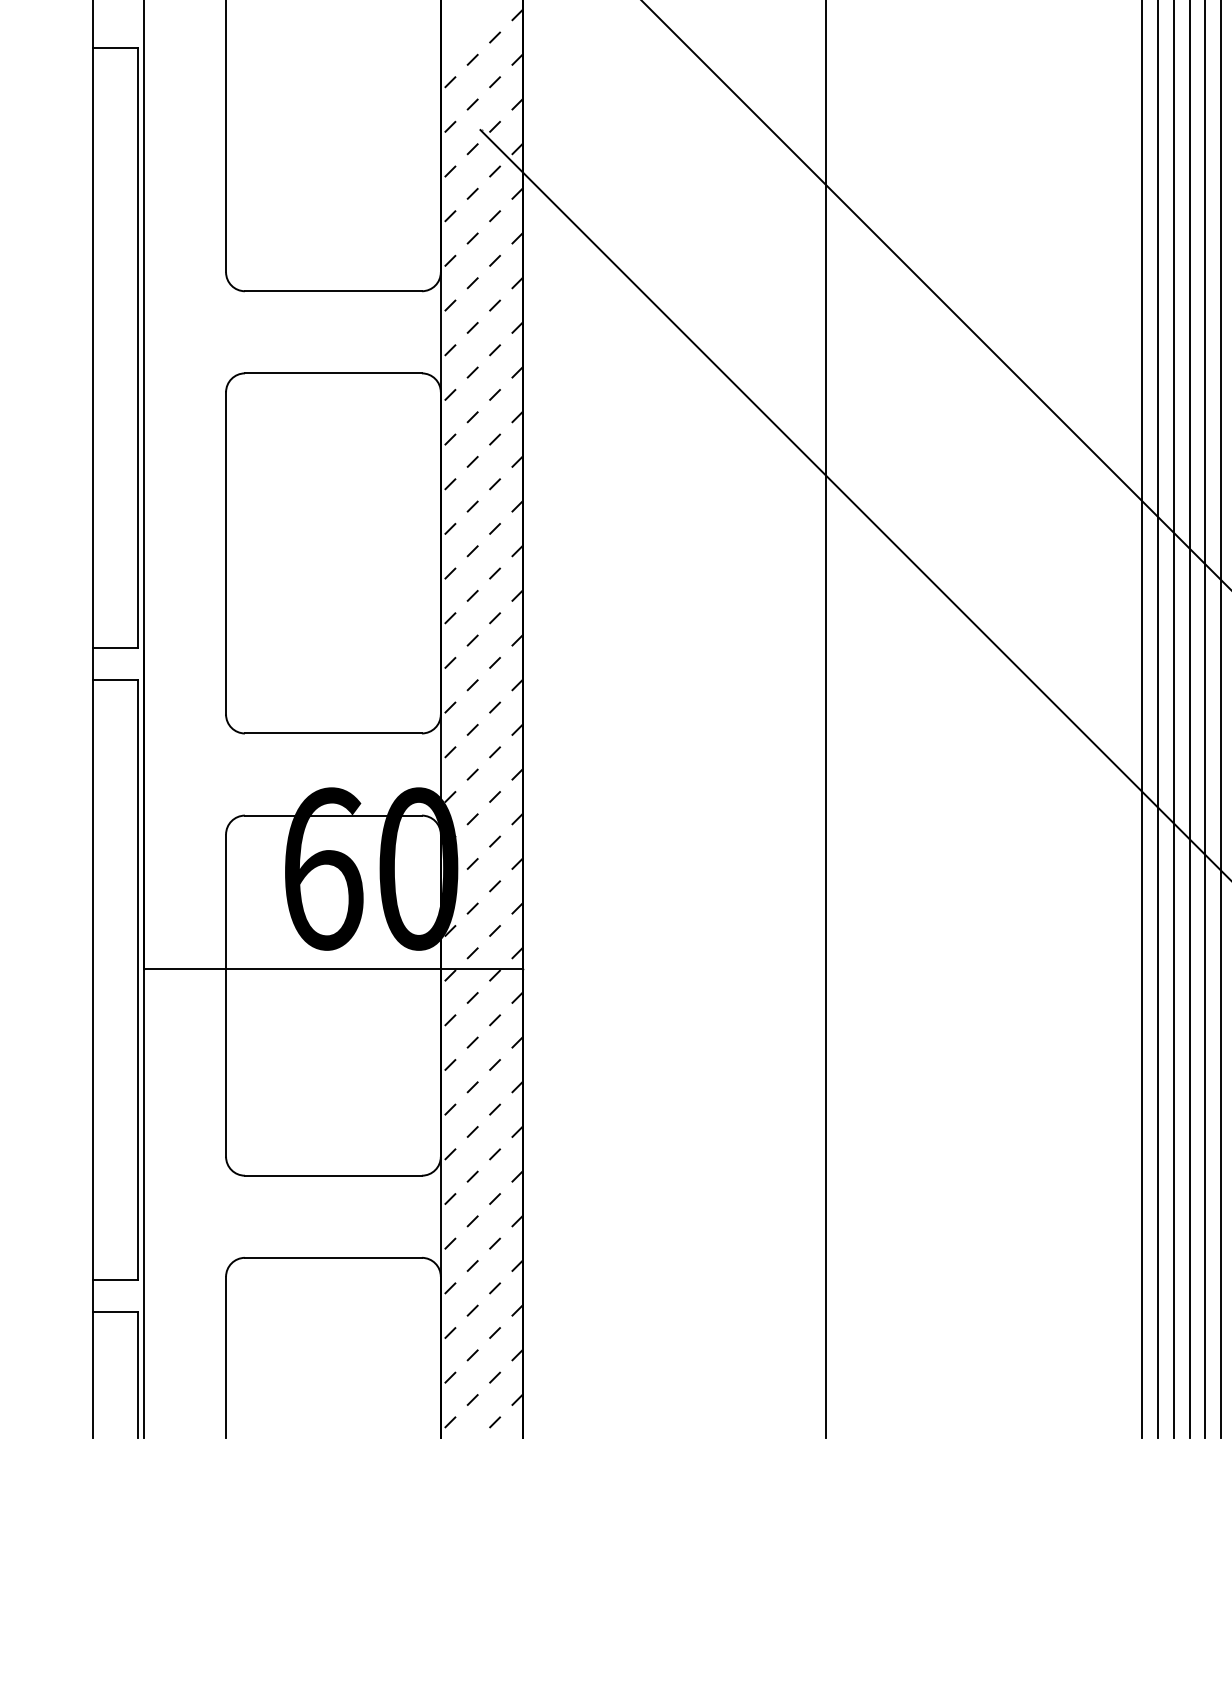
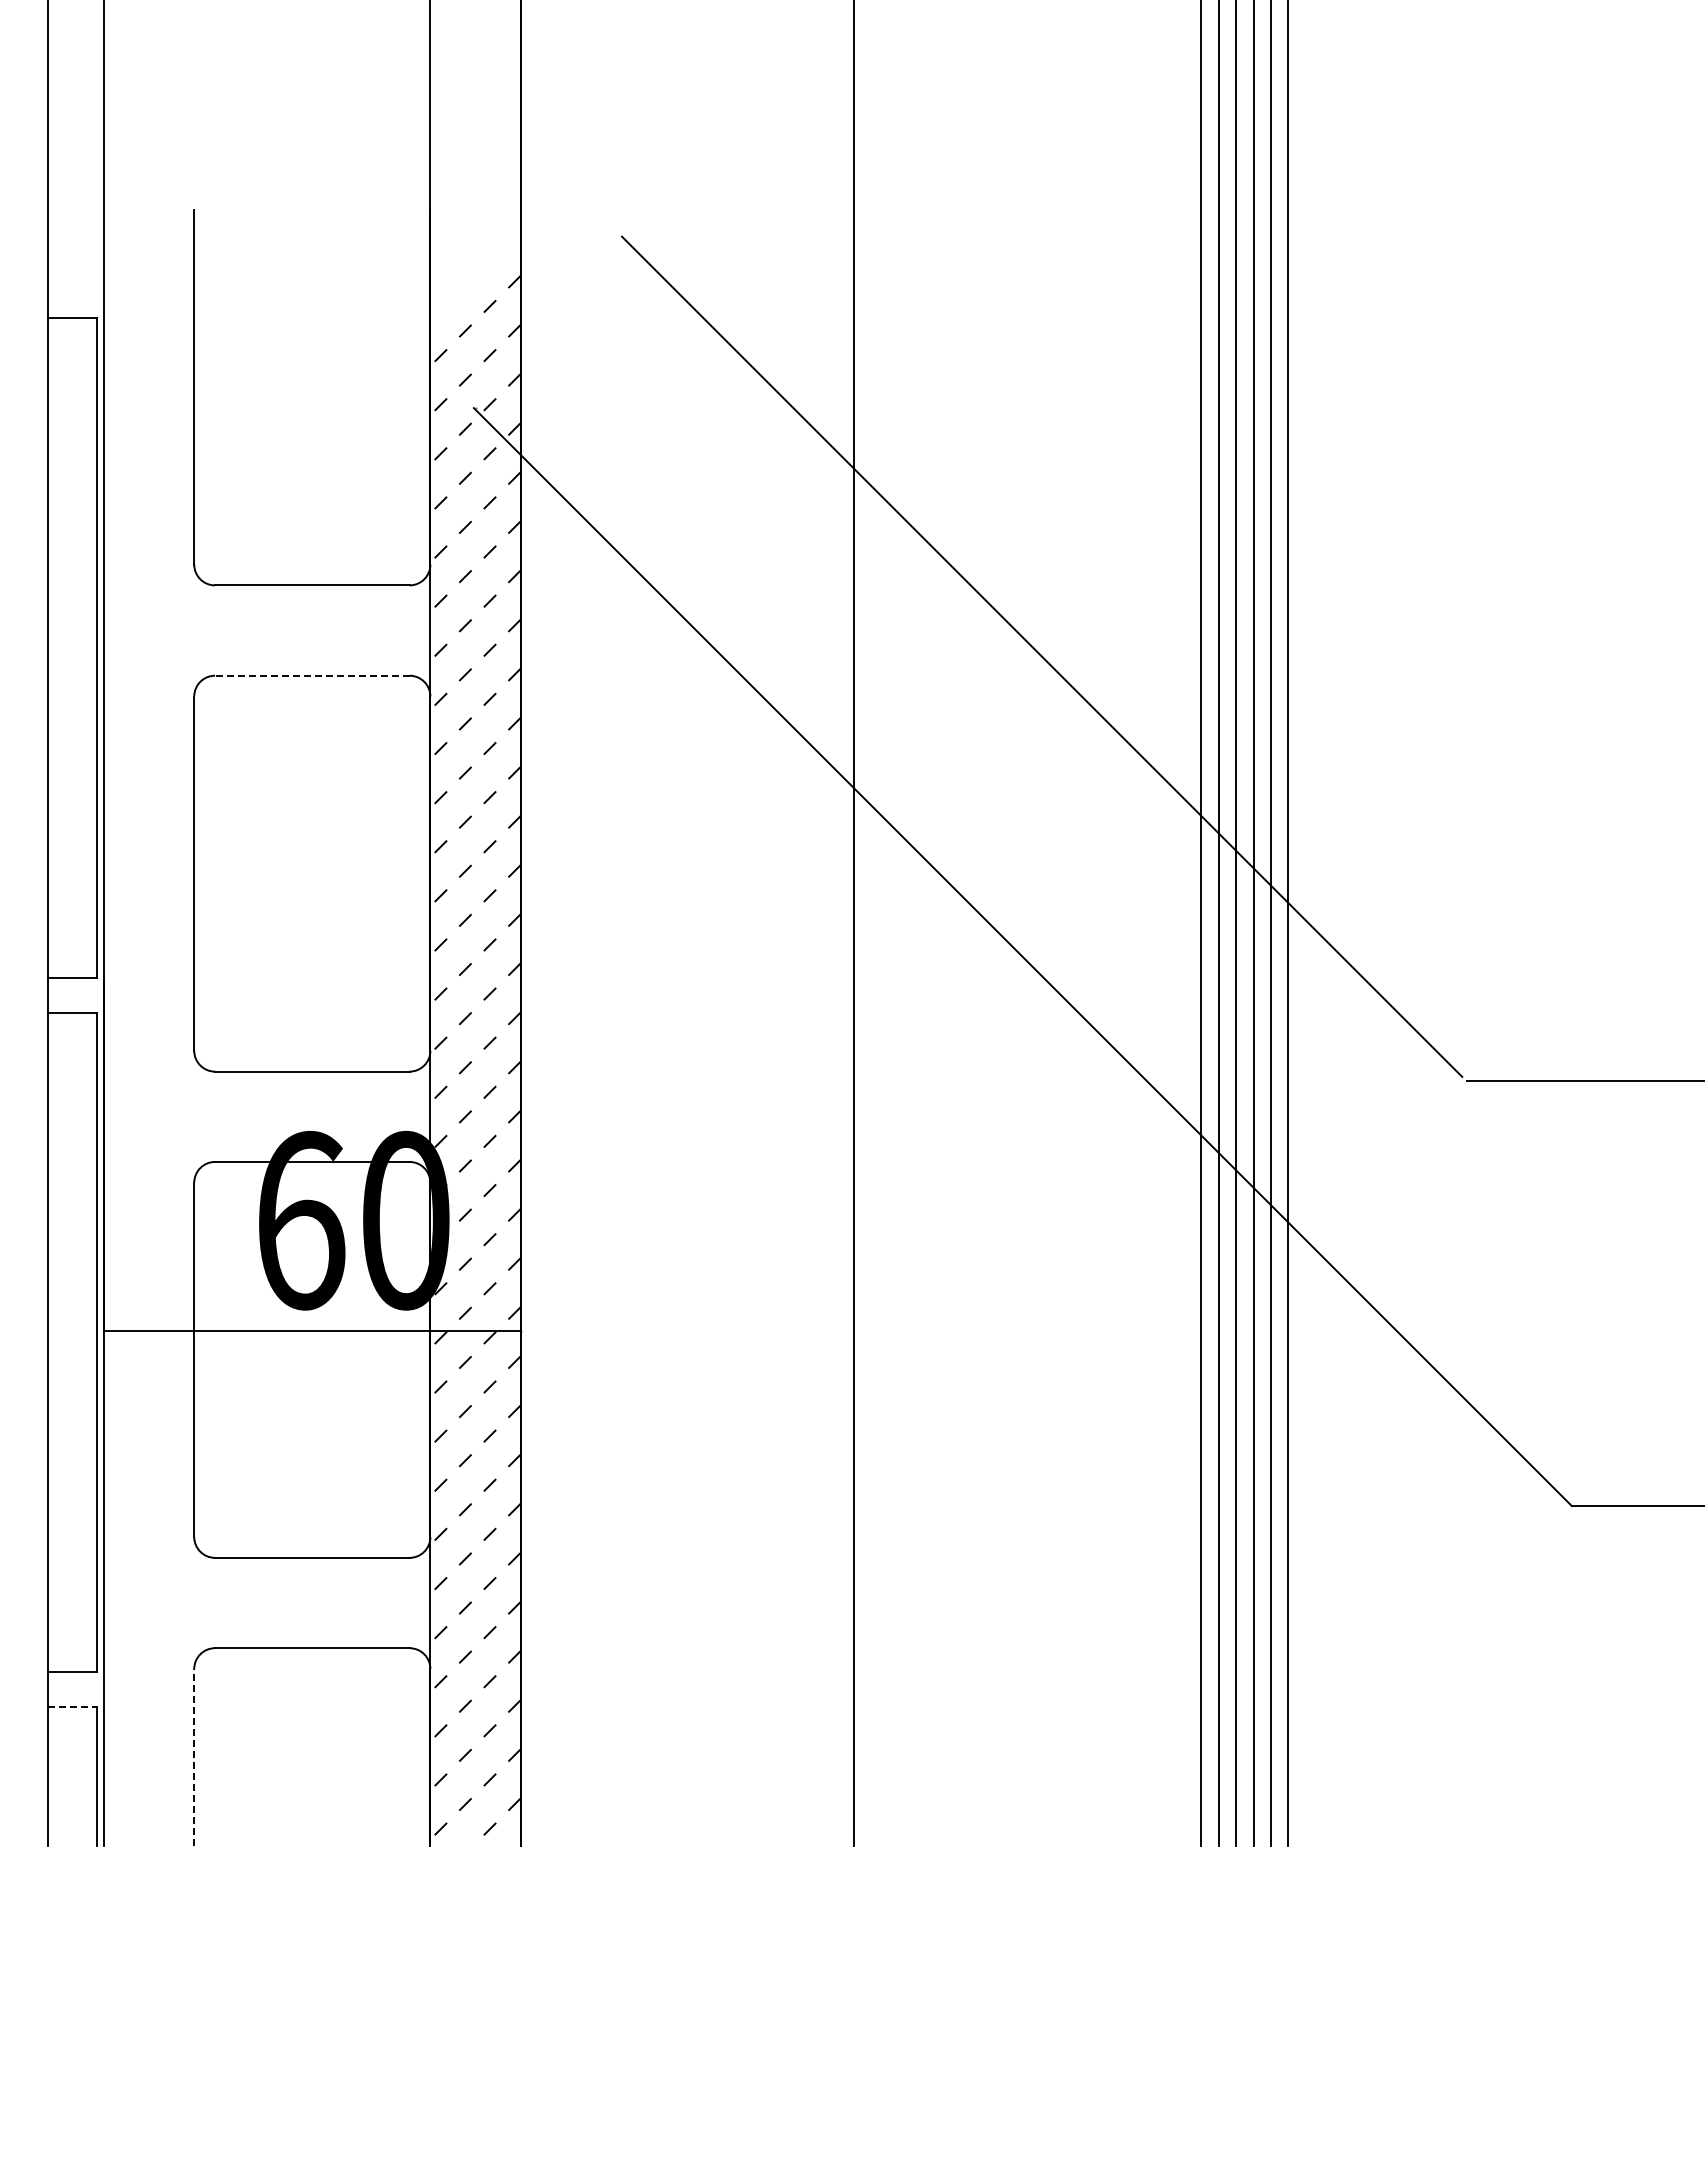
line: (332, 373) -> (311, 675), solid -> dashed
line: (116, 1311) -> (73, 1707), solid -> dashed
line: (226, 1357) -> (194, 1757), solid -> dashed

